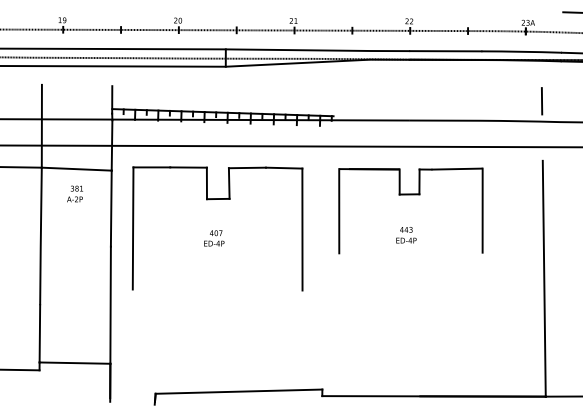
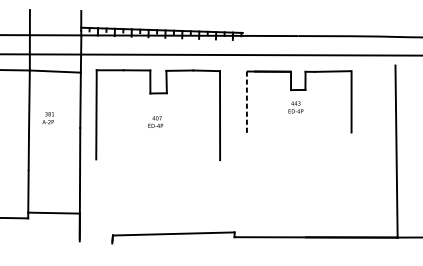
line: (541, 101) -> (394, 22), removed
text: (74, 193) -> (47, 117), moved
line: (339, 211) -> (247, 102), solid -> dashed
text: (406, 235) -> (296, 107), moved

